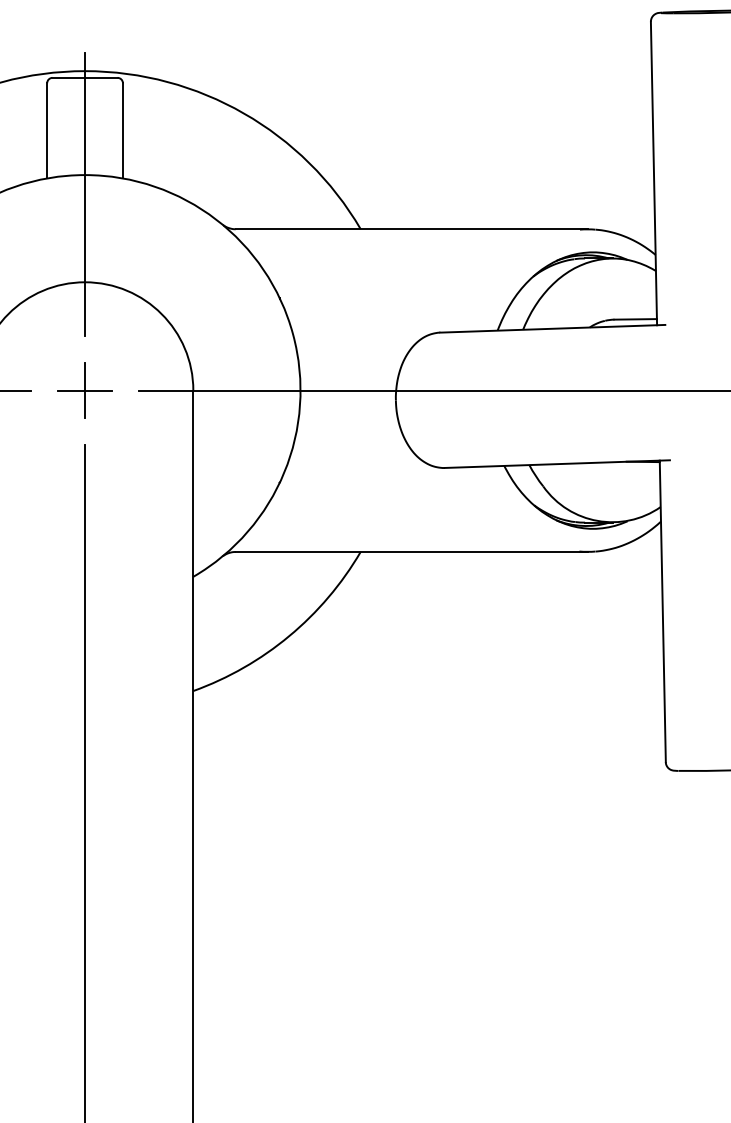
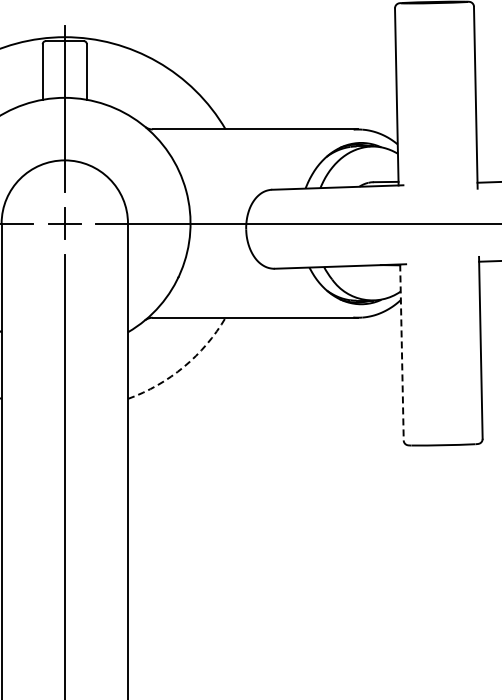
line: (662, 611) -> (401, 352), solid -> dashed
arc: (288, 635) -> (183, 366), solid -> dashed

